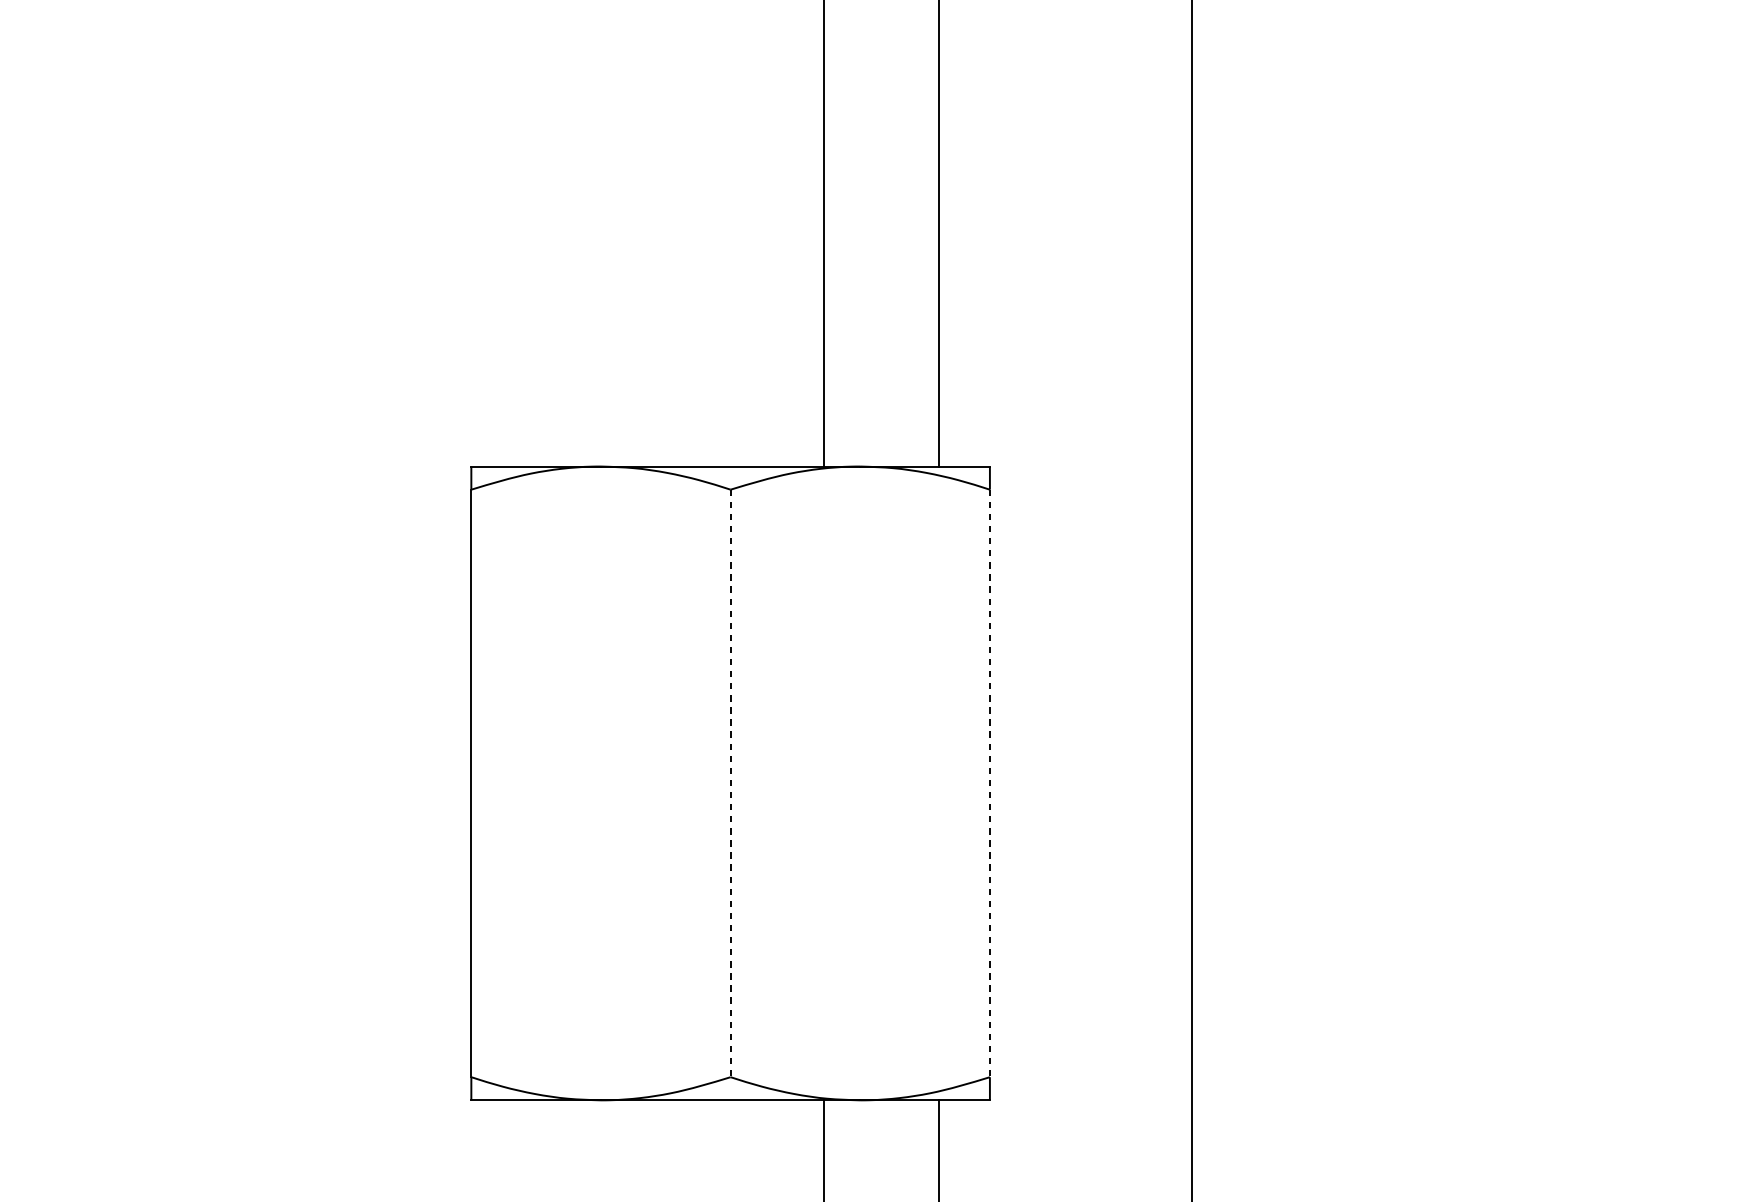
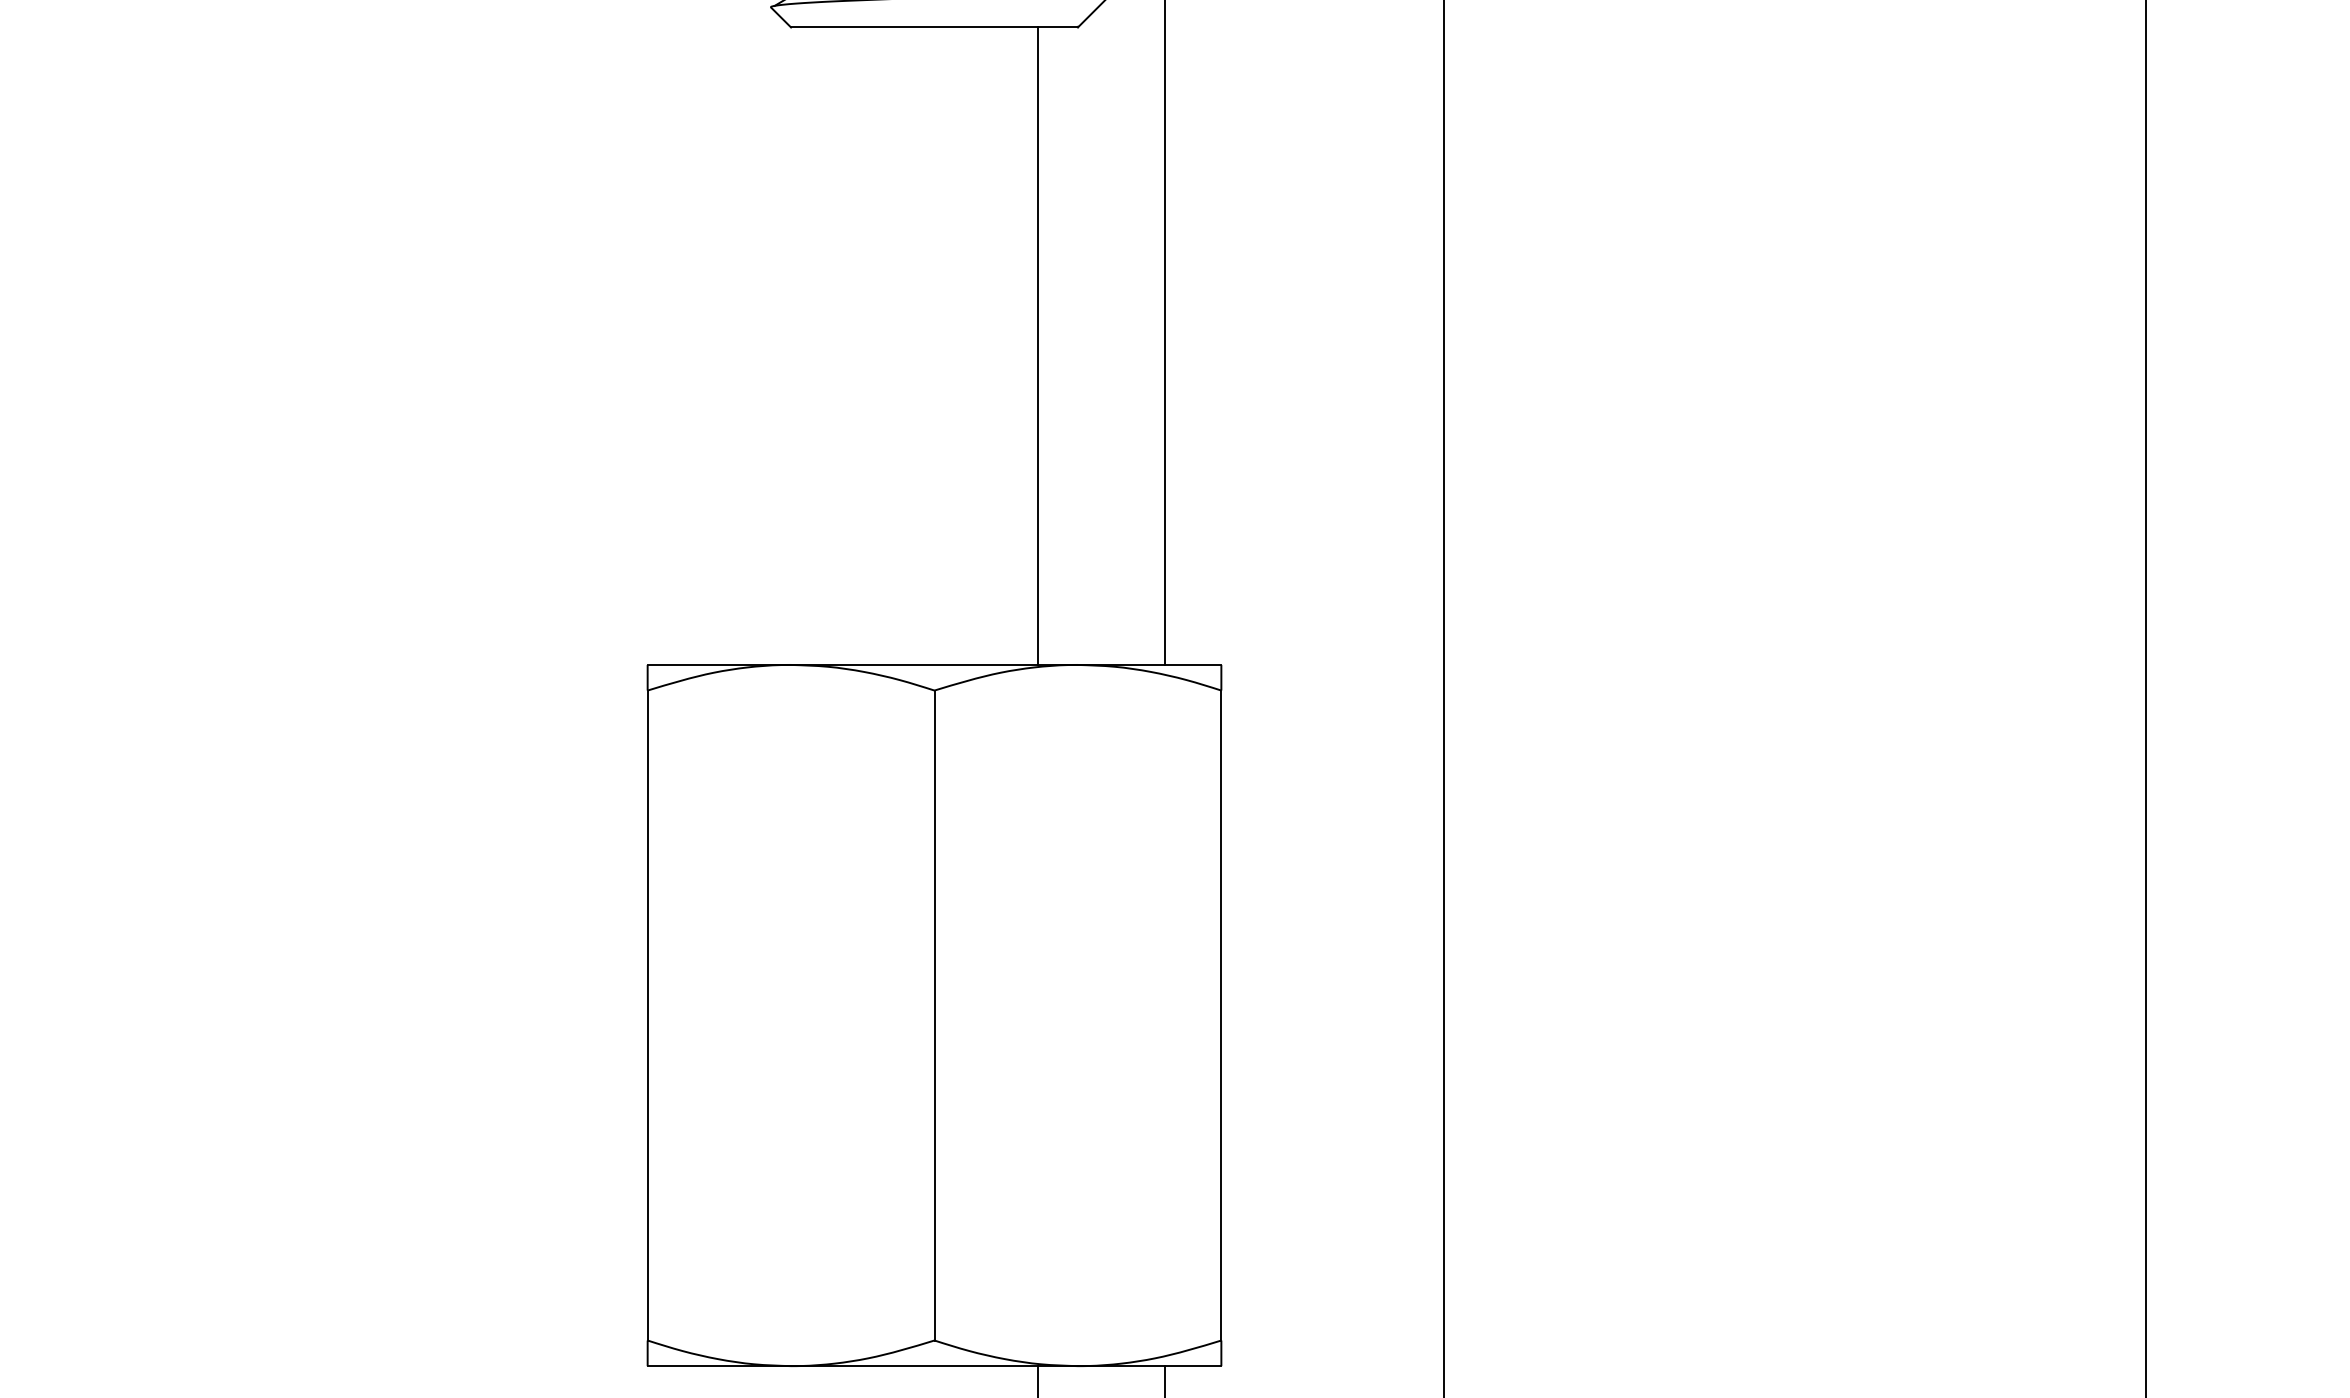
line: (730, 783) -> (934, 1015), dashed -> solid
line: (990, 783) -> (1221, 1015), dashed -> solid

